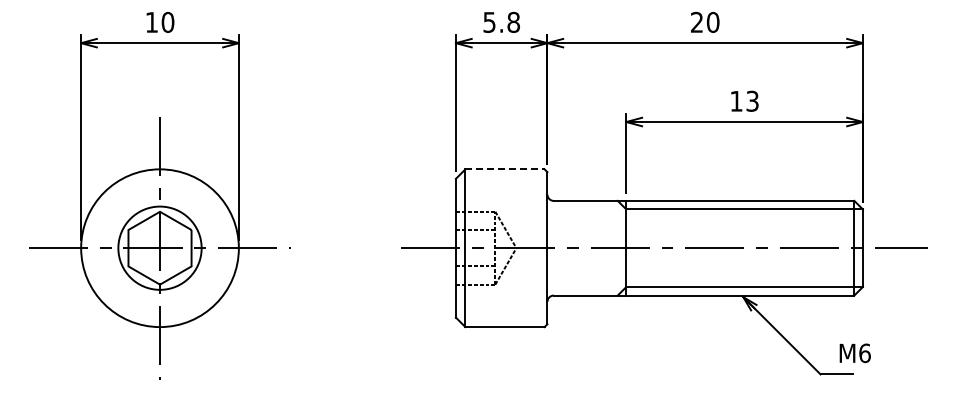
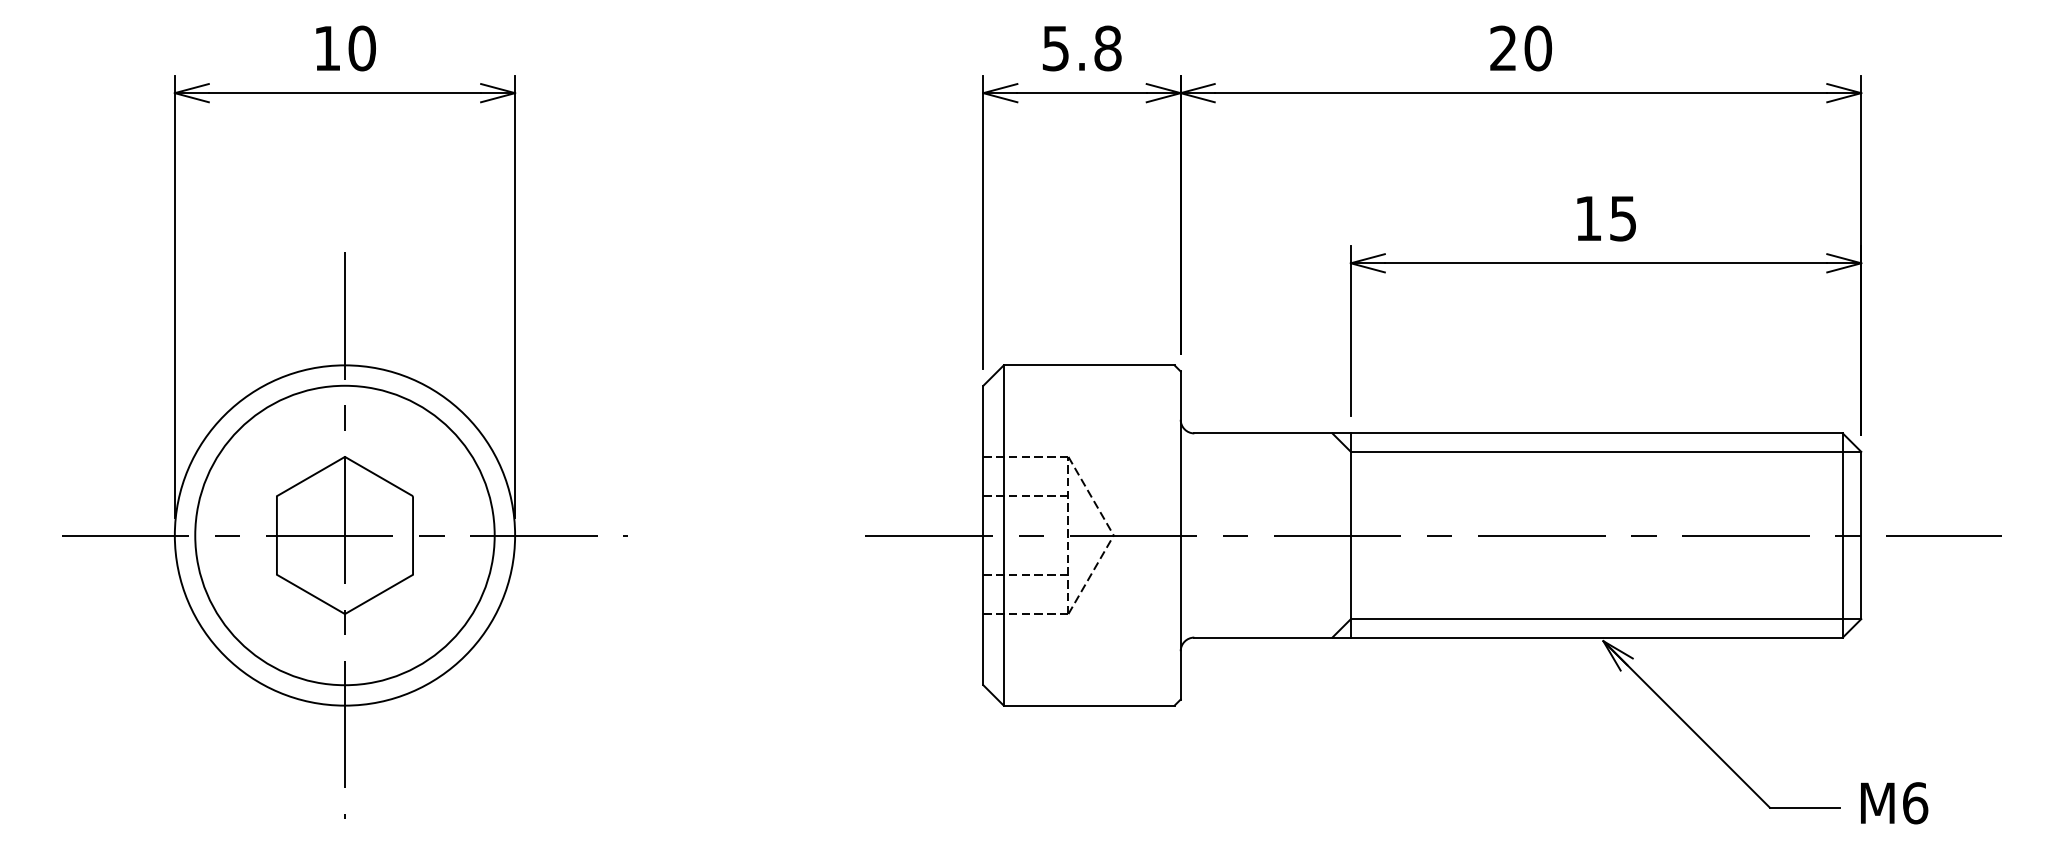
text: (752, 100) -> (1623, 216), 13 -> 15
line: (505, 169) -> (1090, 365), dashed -> solid
circle: (159, 247) -> (343, 533), size x1.67
text: (854, 353) -> (1892, 803), moved

